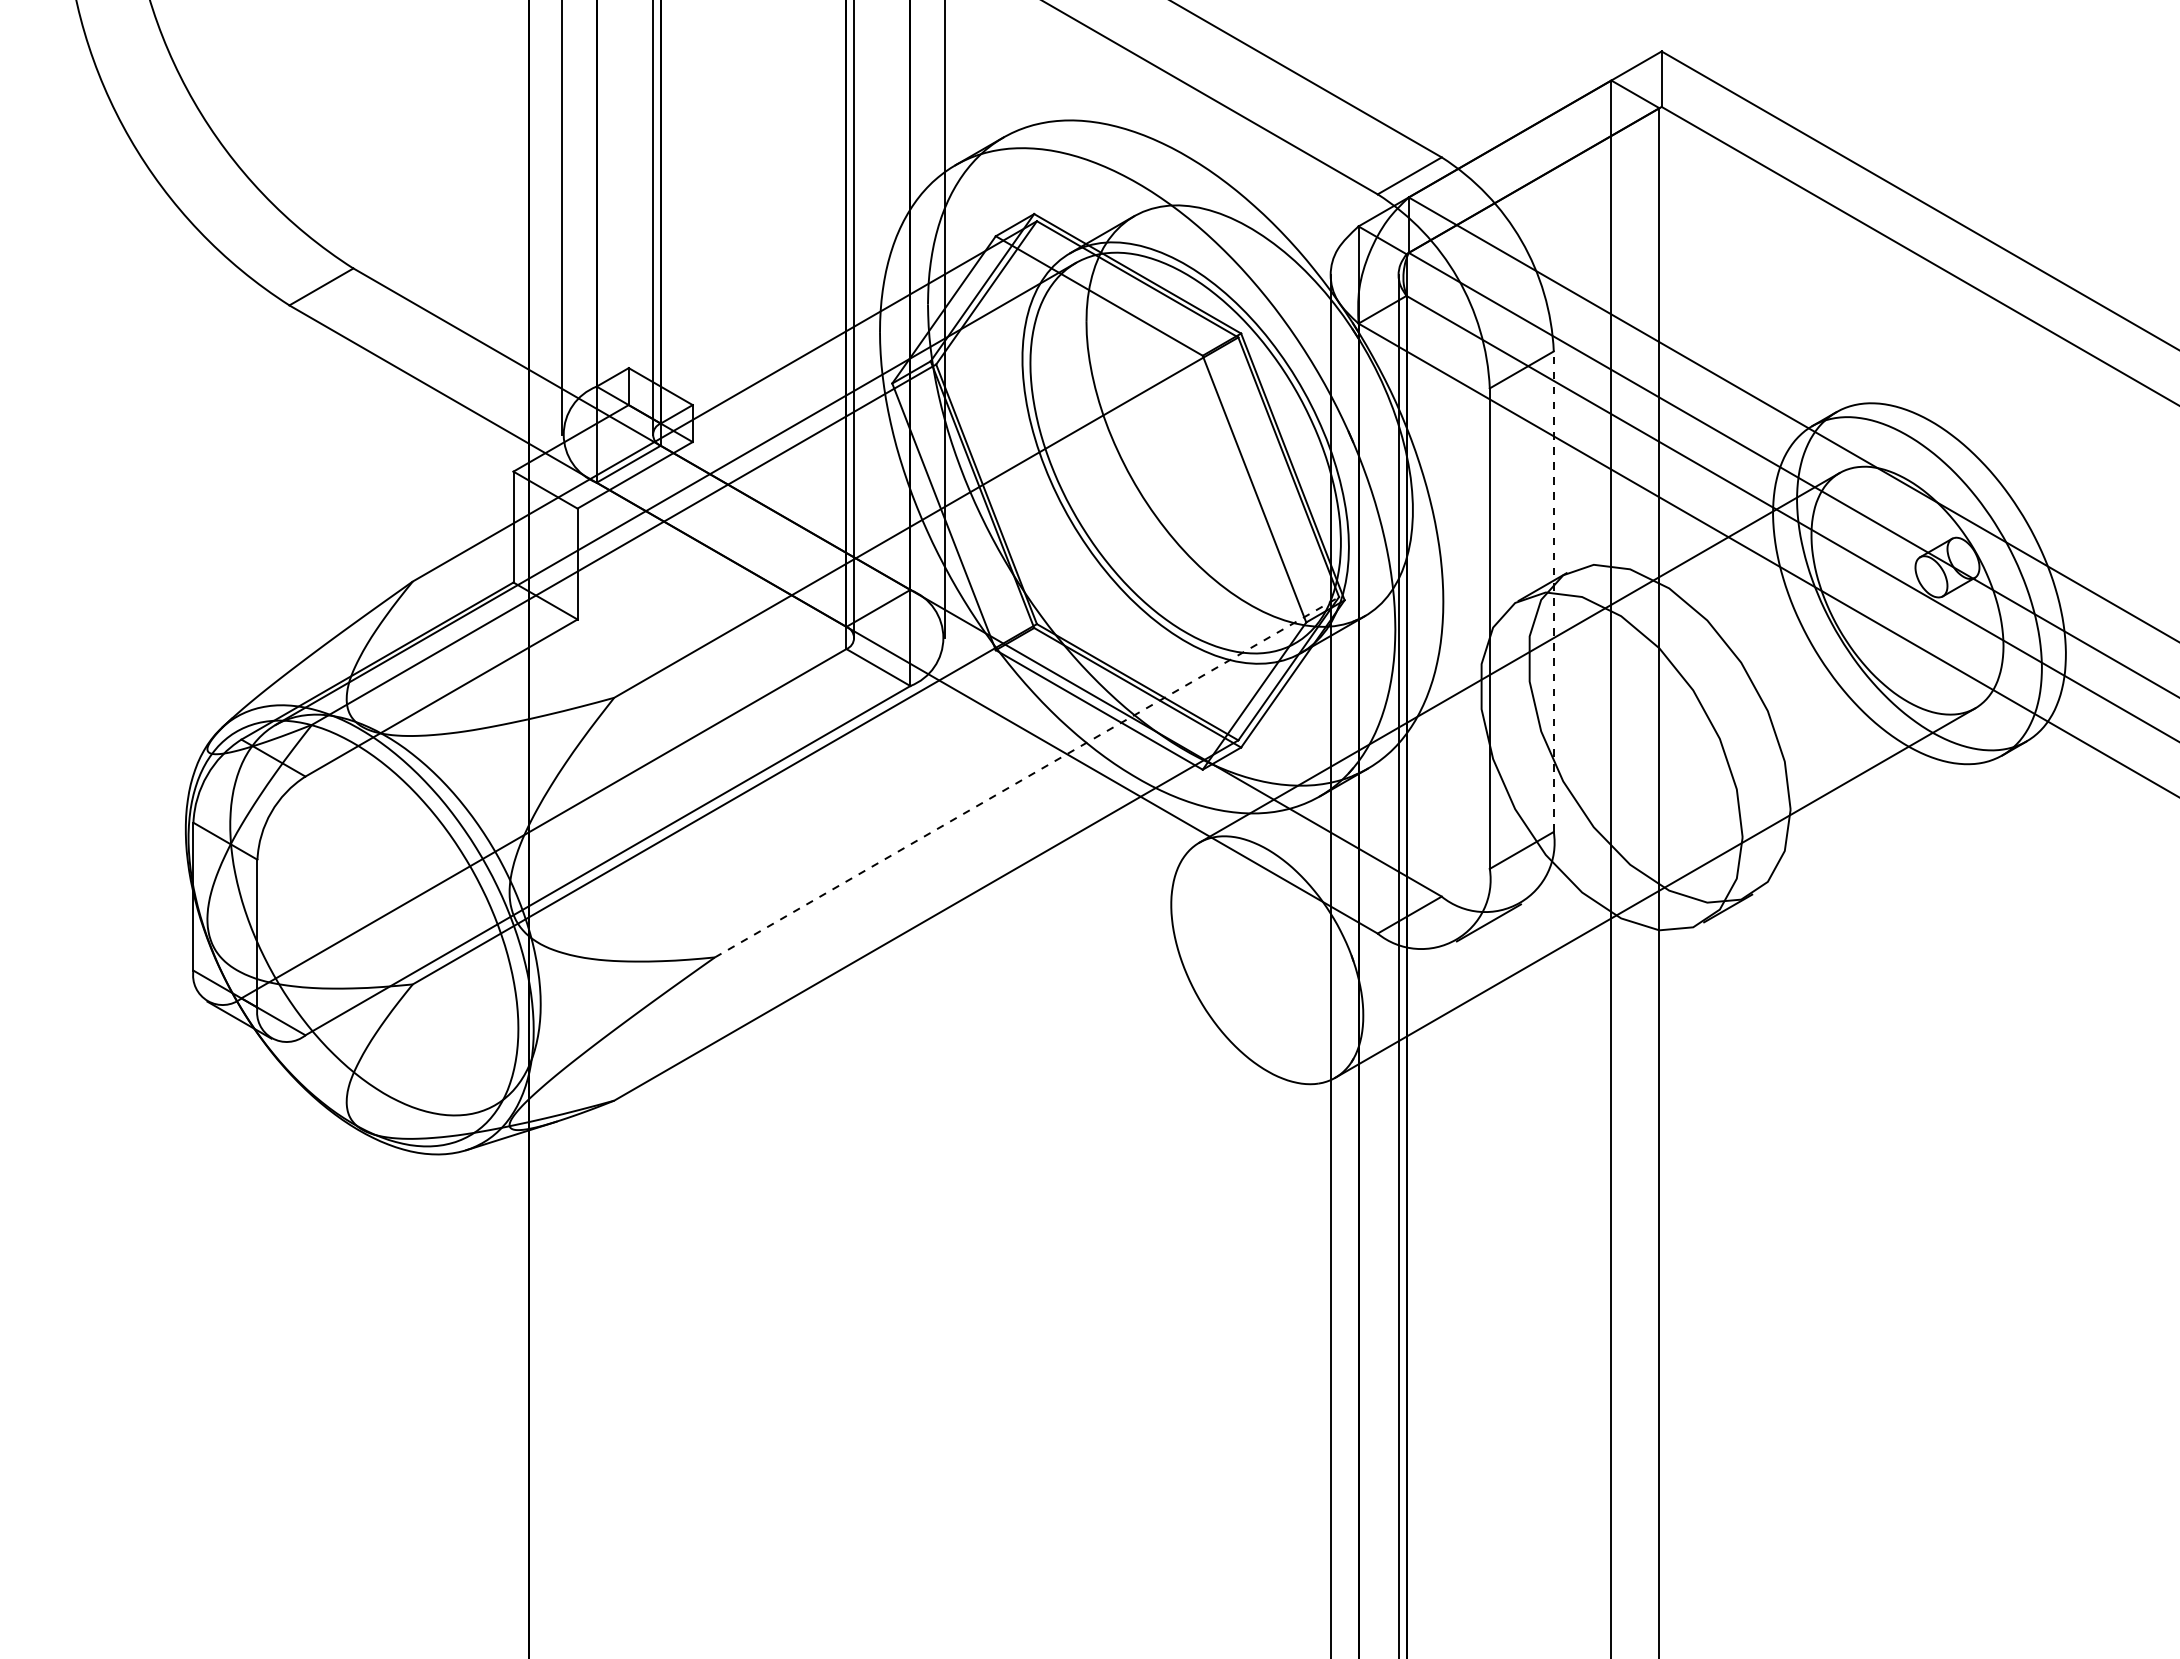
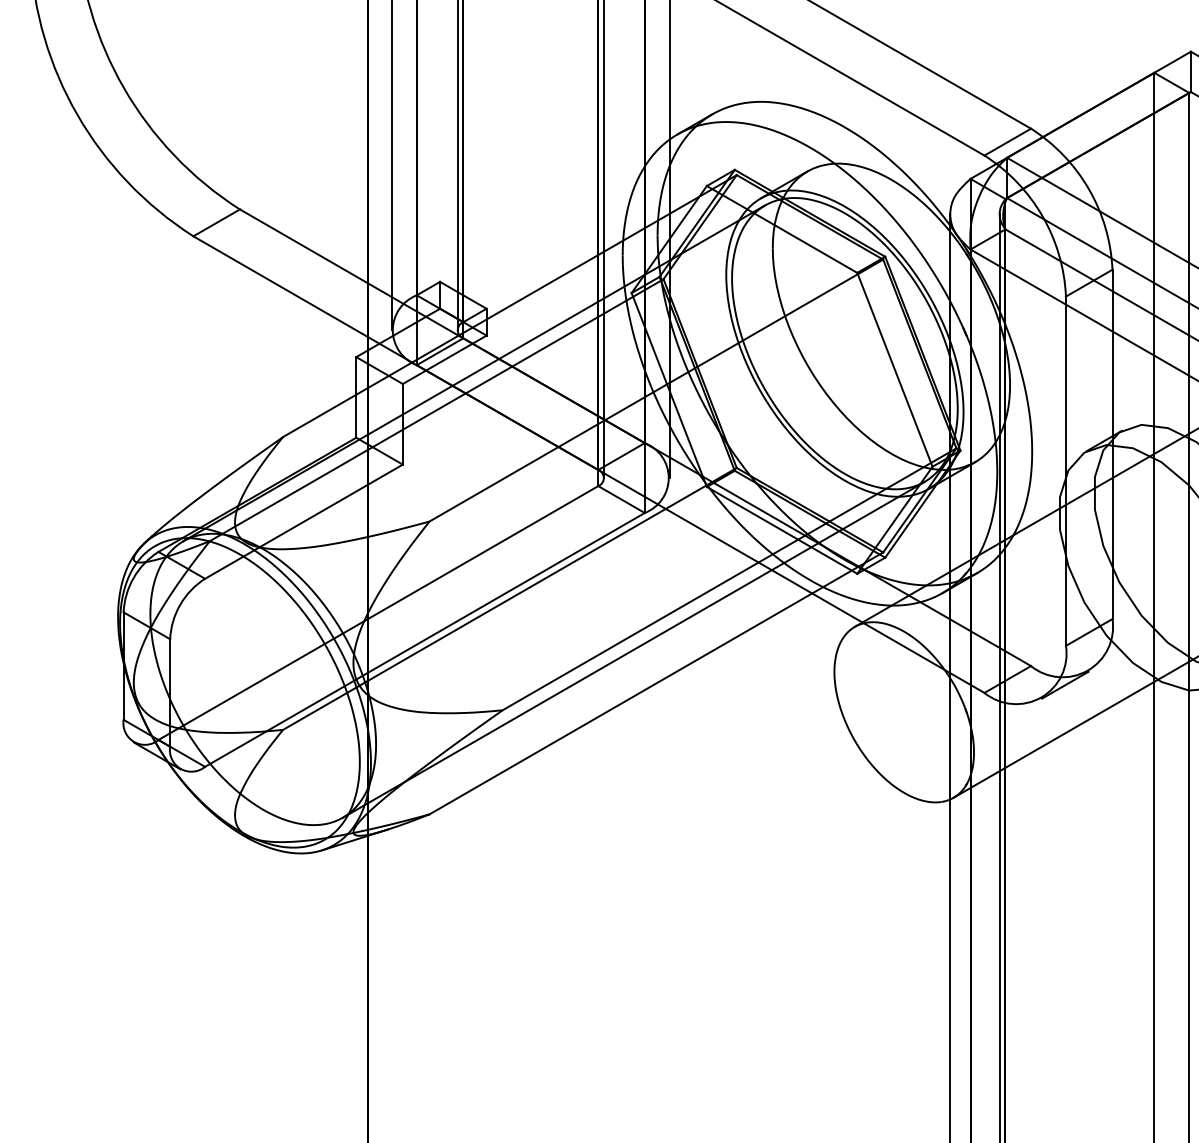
line: (1553, 591) -> (1112, 444), dashed -> solid
line: (1027, 777) -> (729, 579), dashed -> solid
line: (895, 874) -> (633, 649), added

